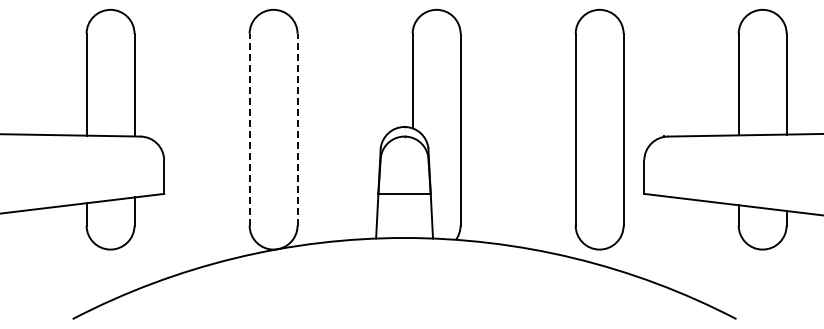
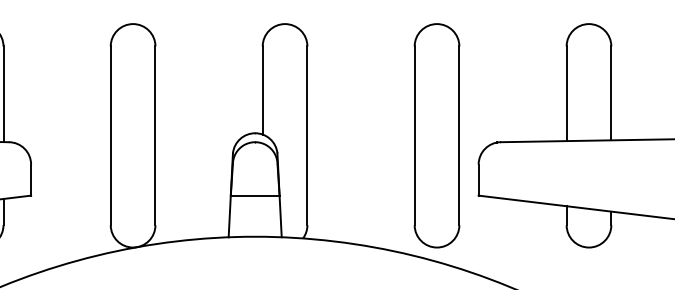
line: (249, 129) -> (110, 135), dashed -> solid
line: (297, 129) -> (155, 135), dashed -> solid

